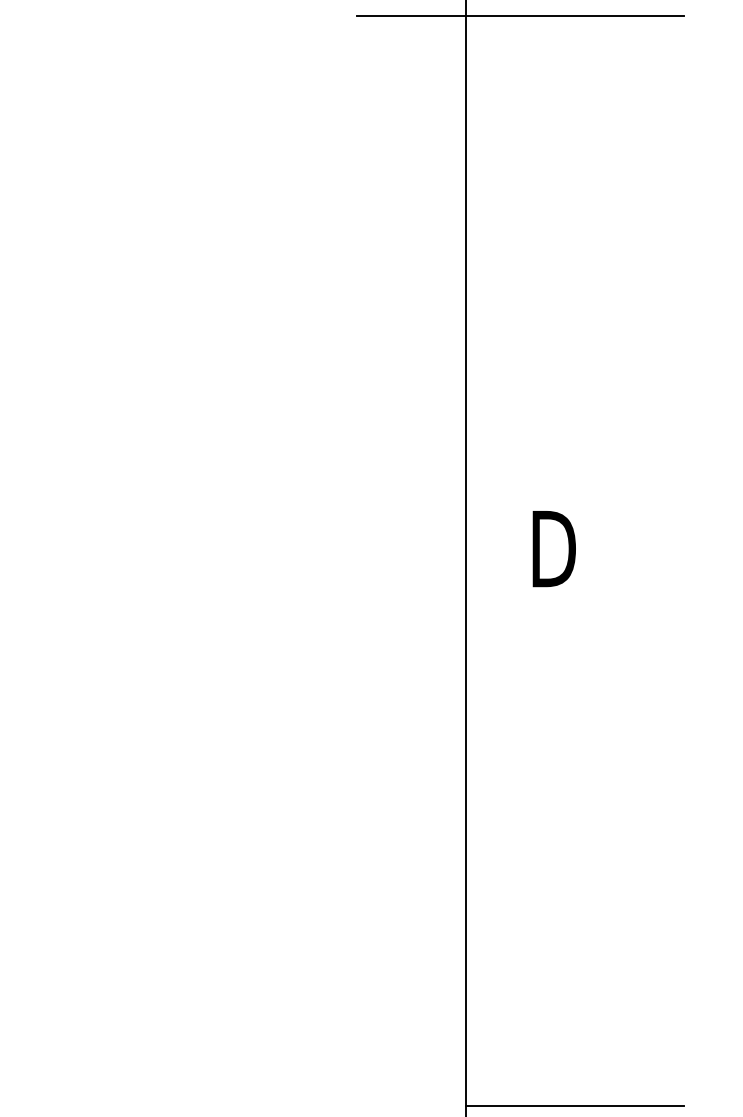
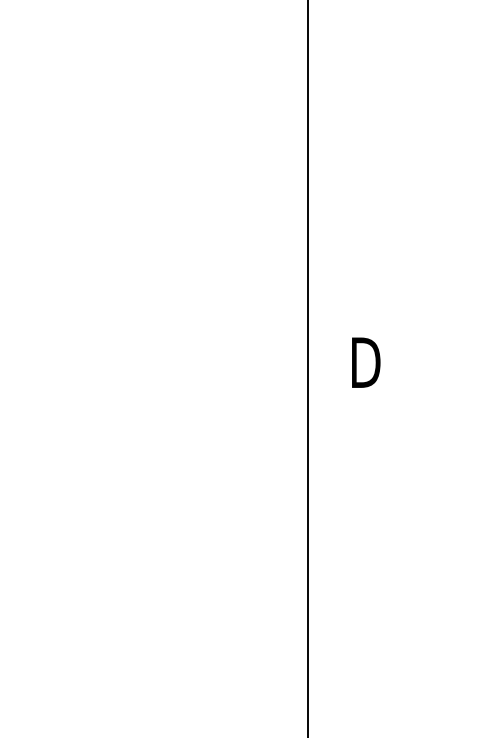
line: (519, 15) -> (343, 10), removed
line: (574, 1105) -> (379, 730), removed

